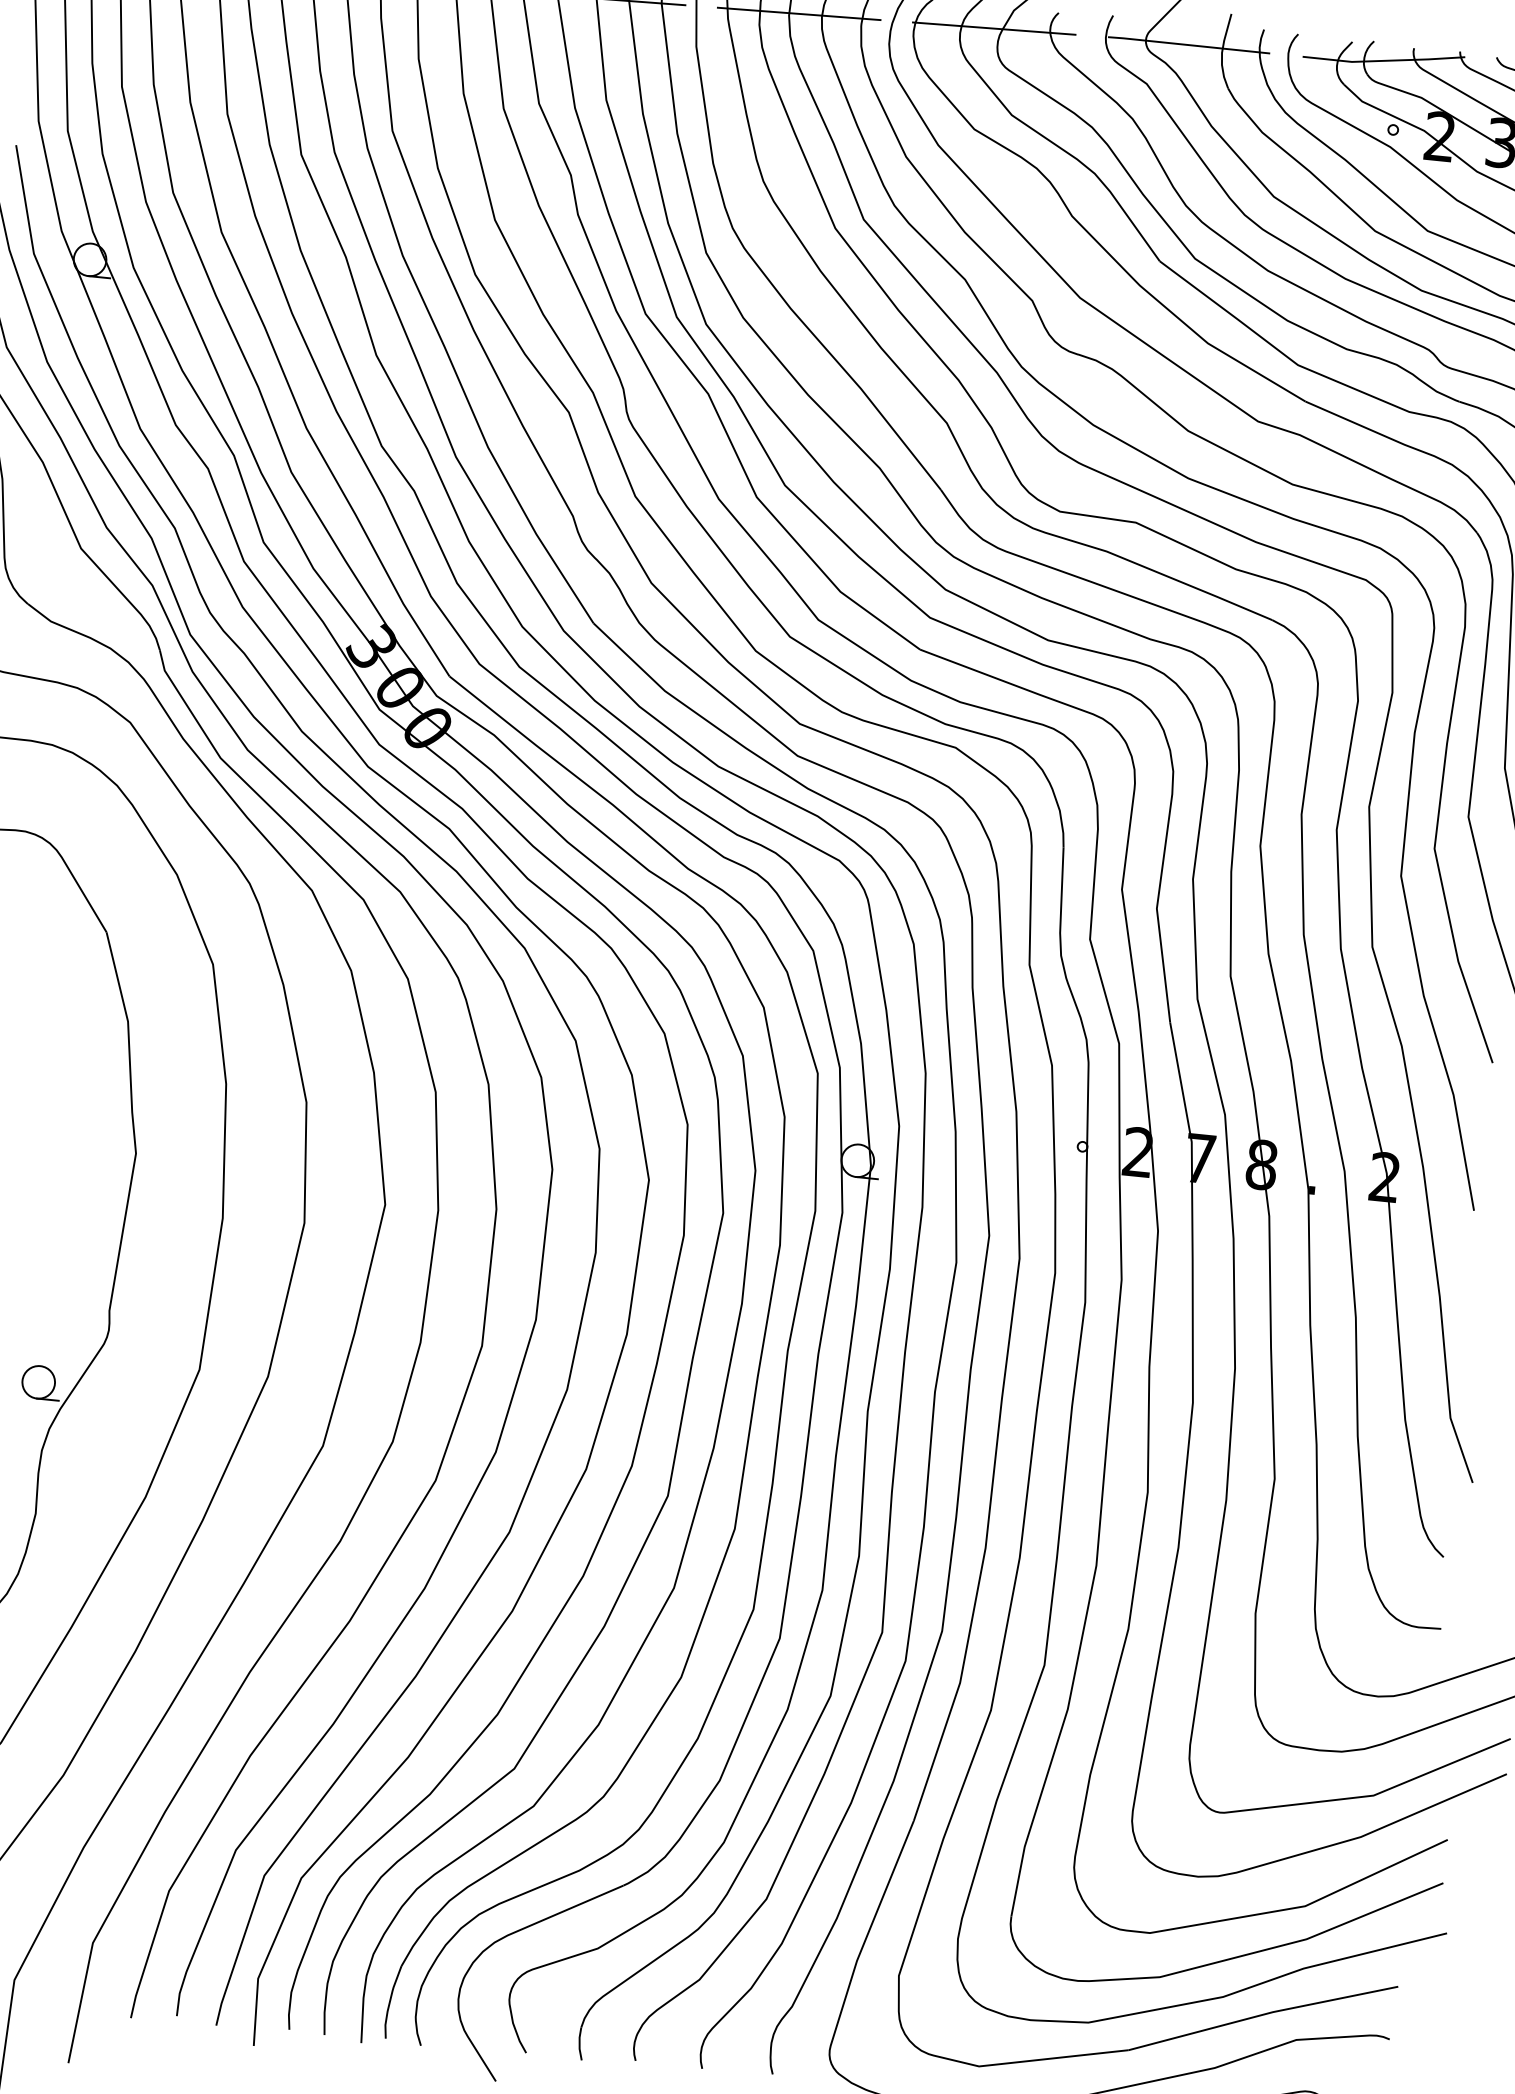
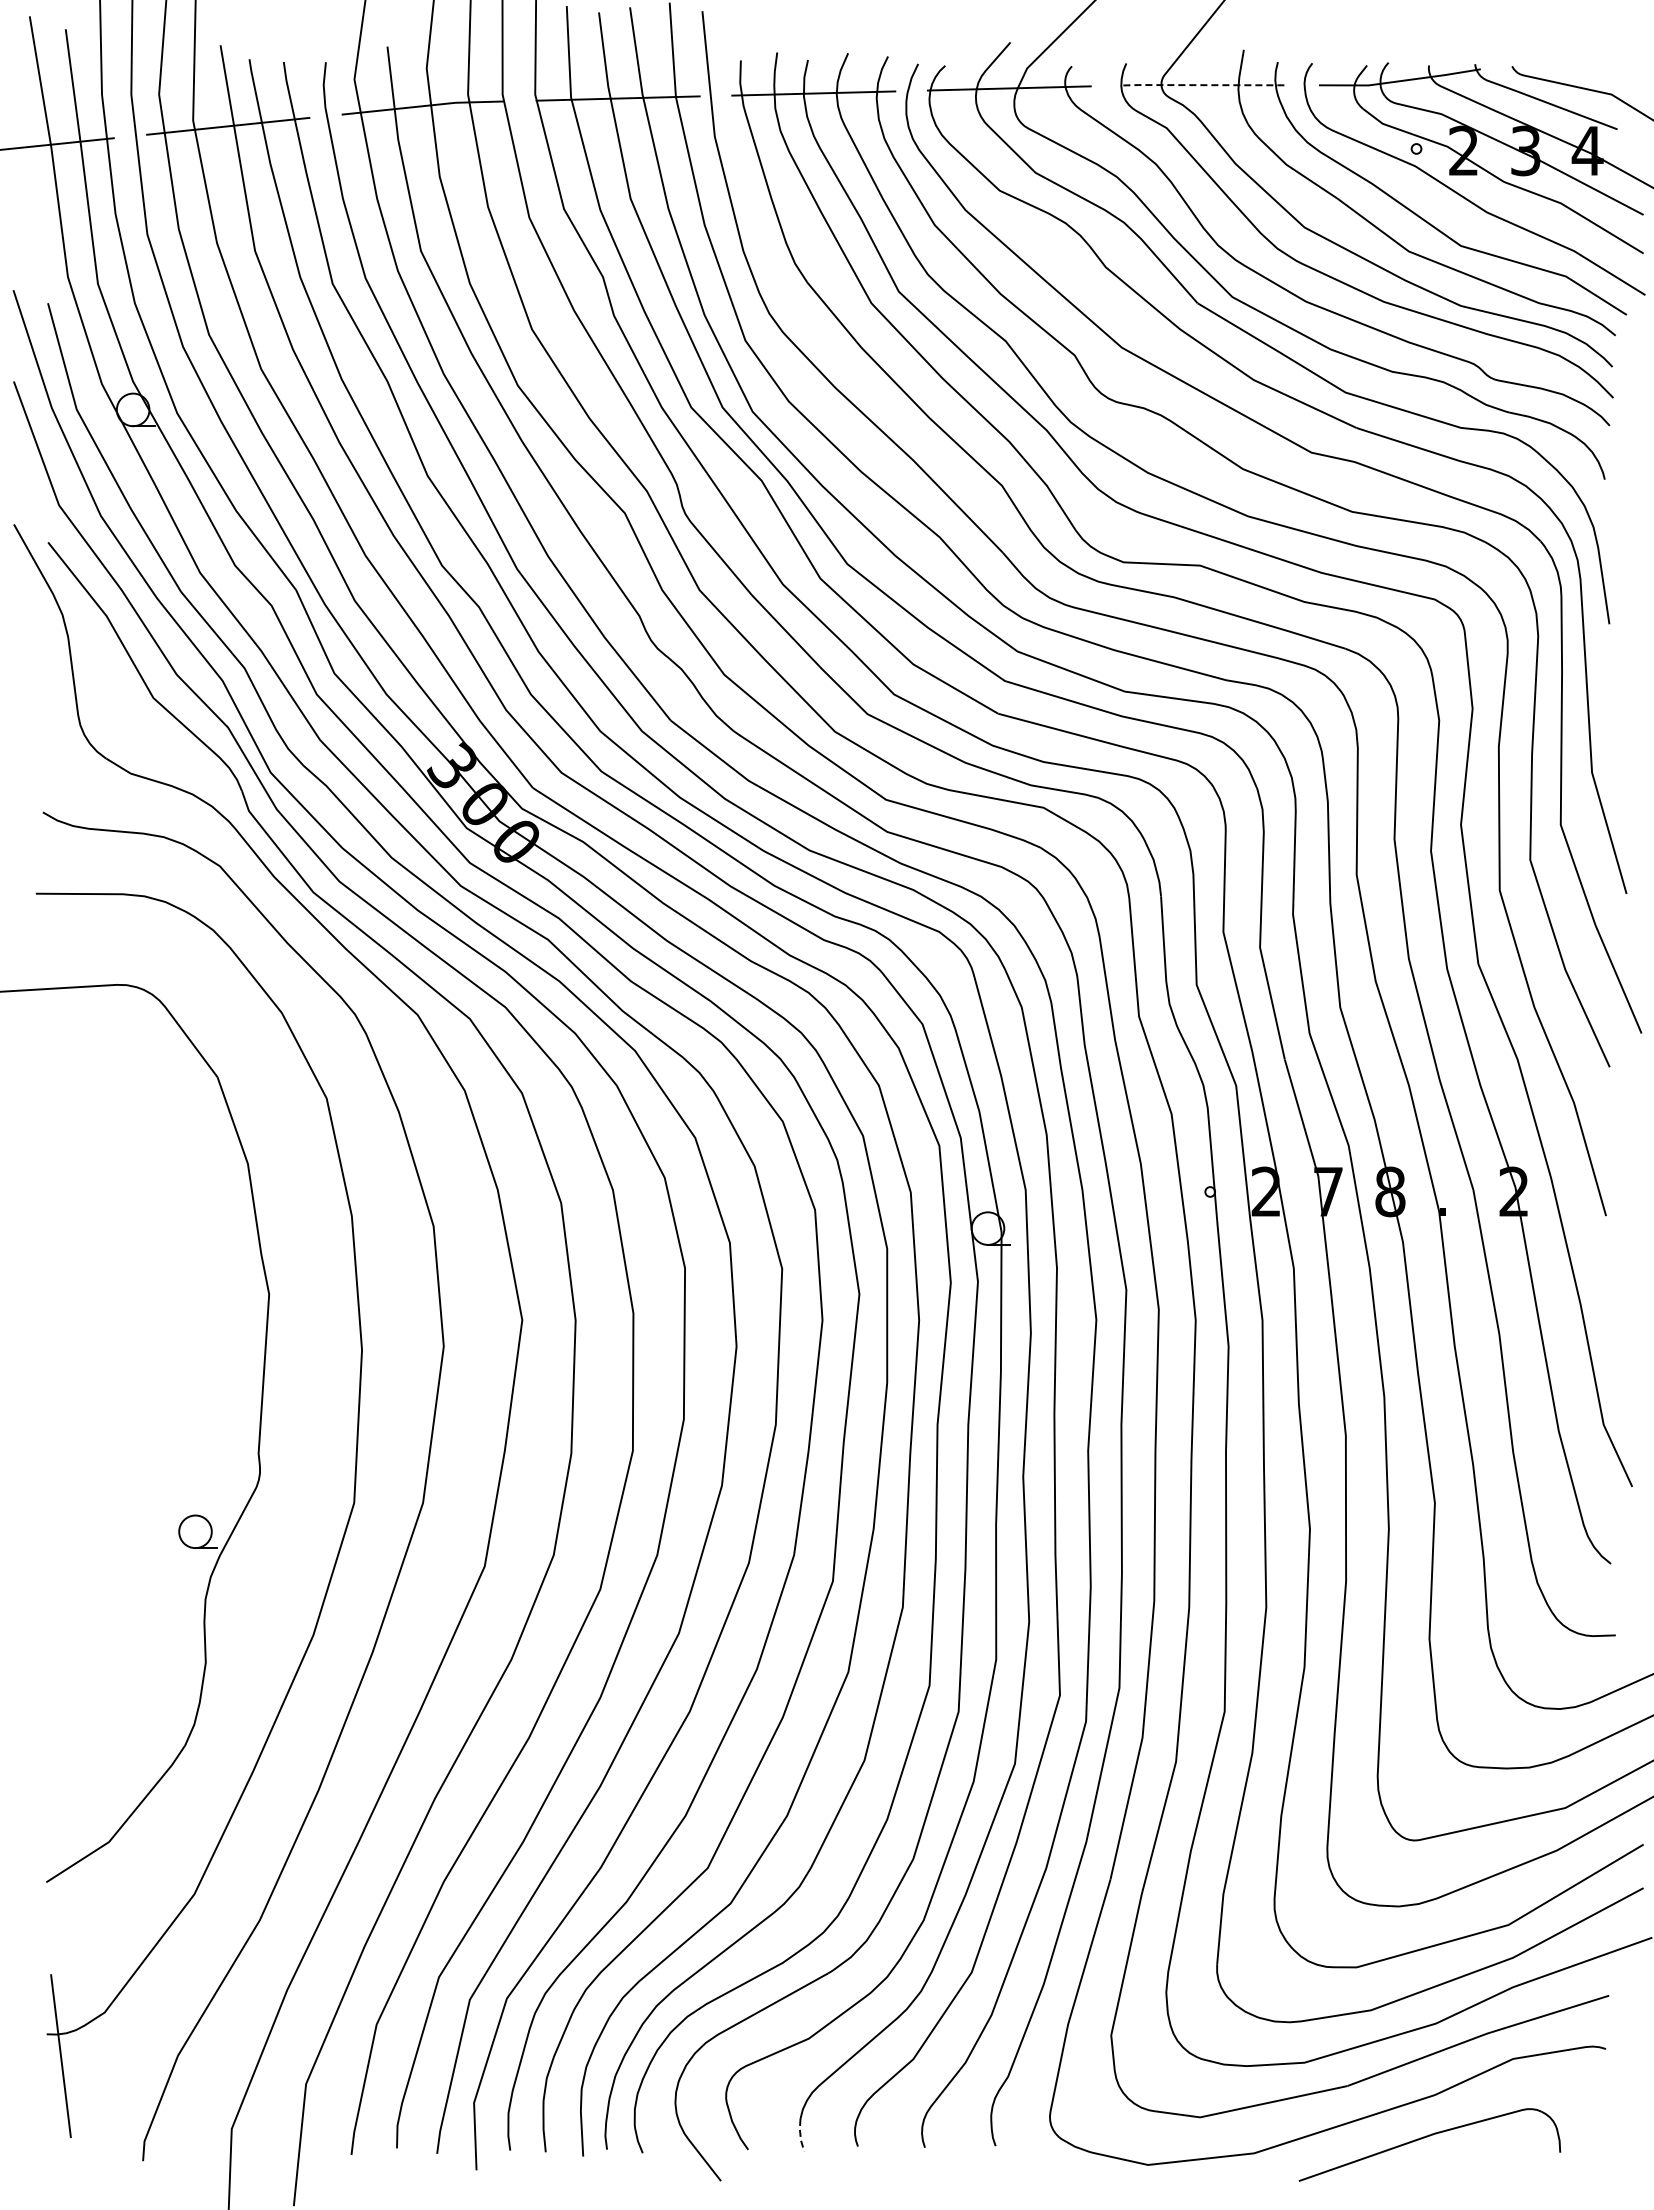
line: (1188, 45) -> (1204, 85), solid -> dashed
line: (579, 2044) -> (800, 2135), solid -> dashed

